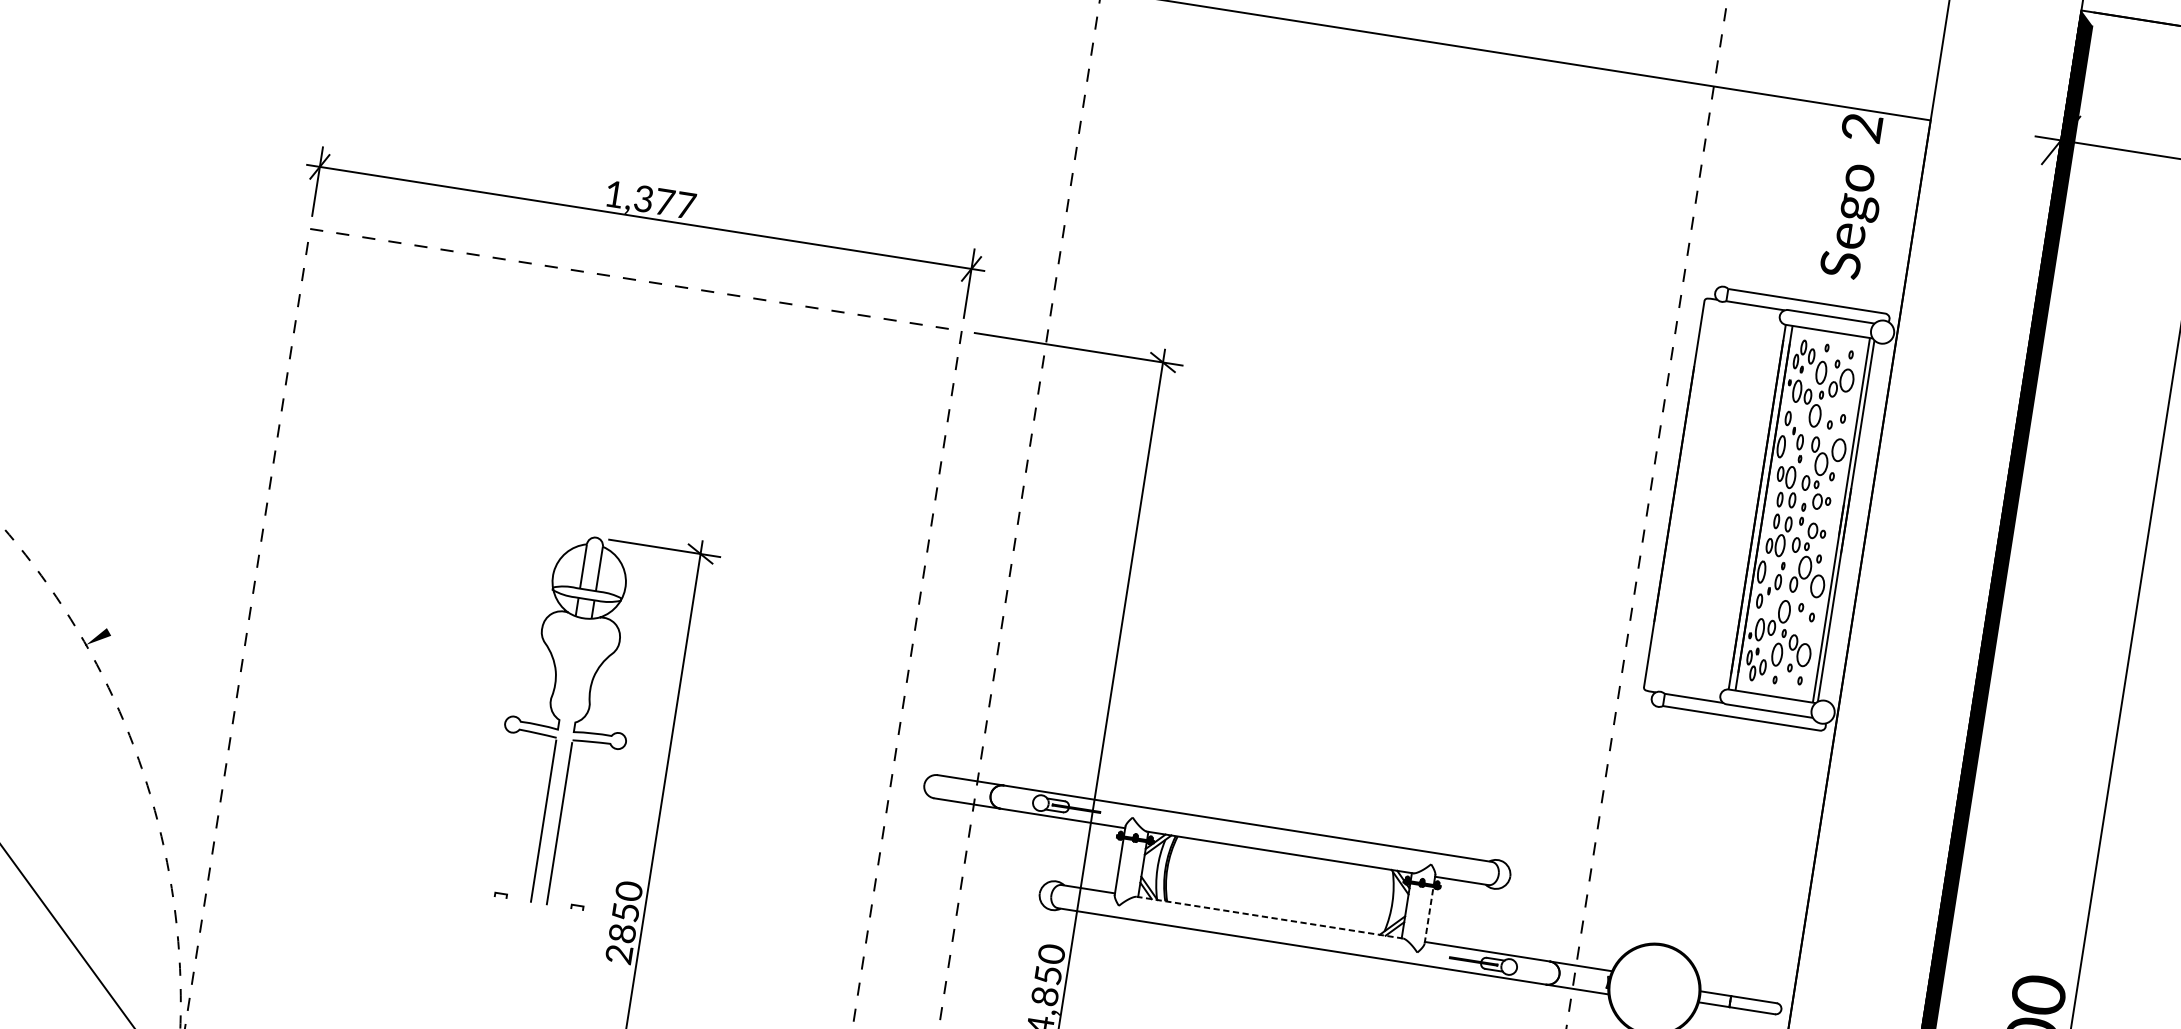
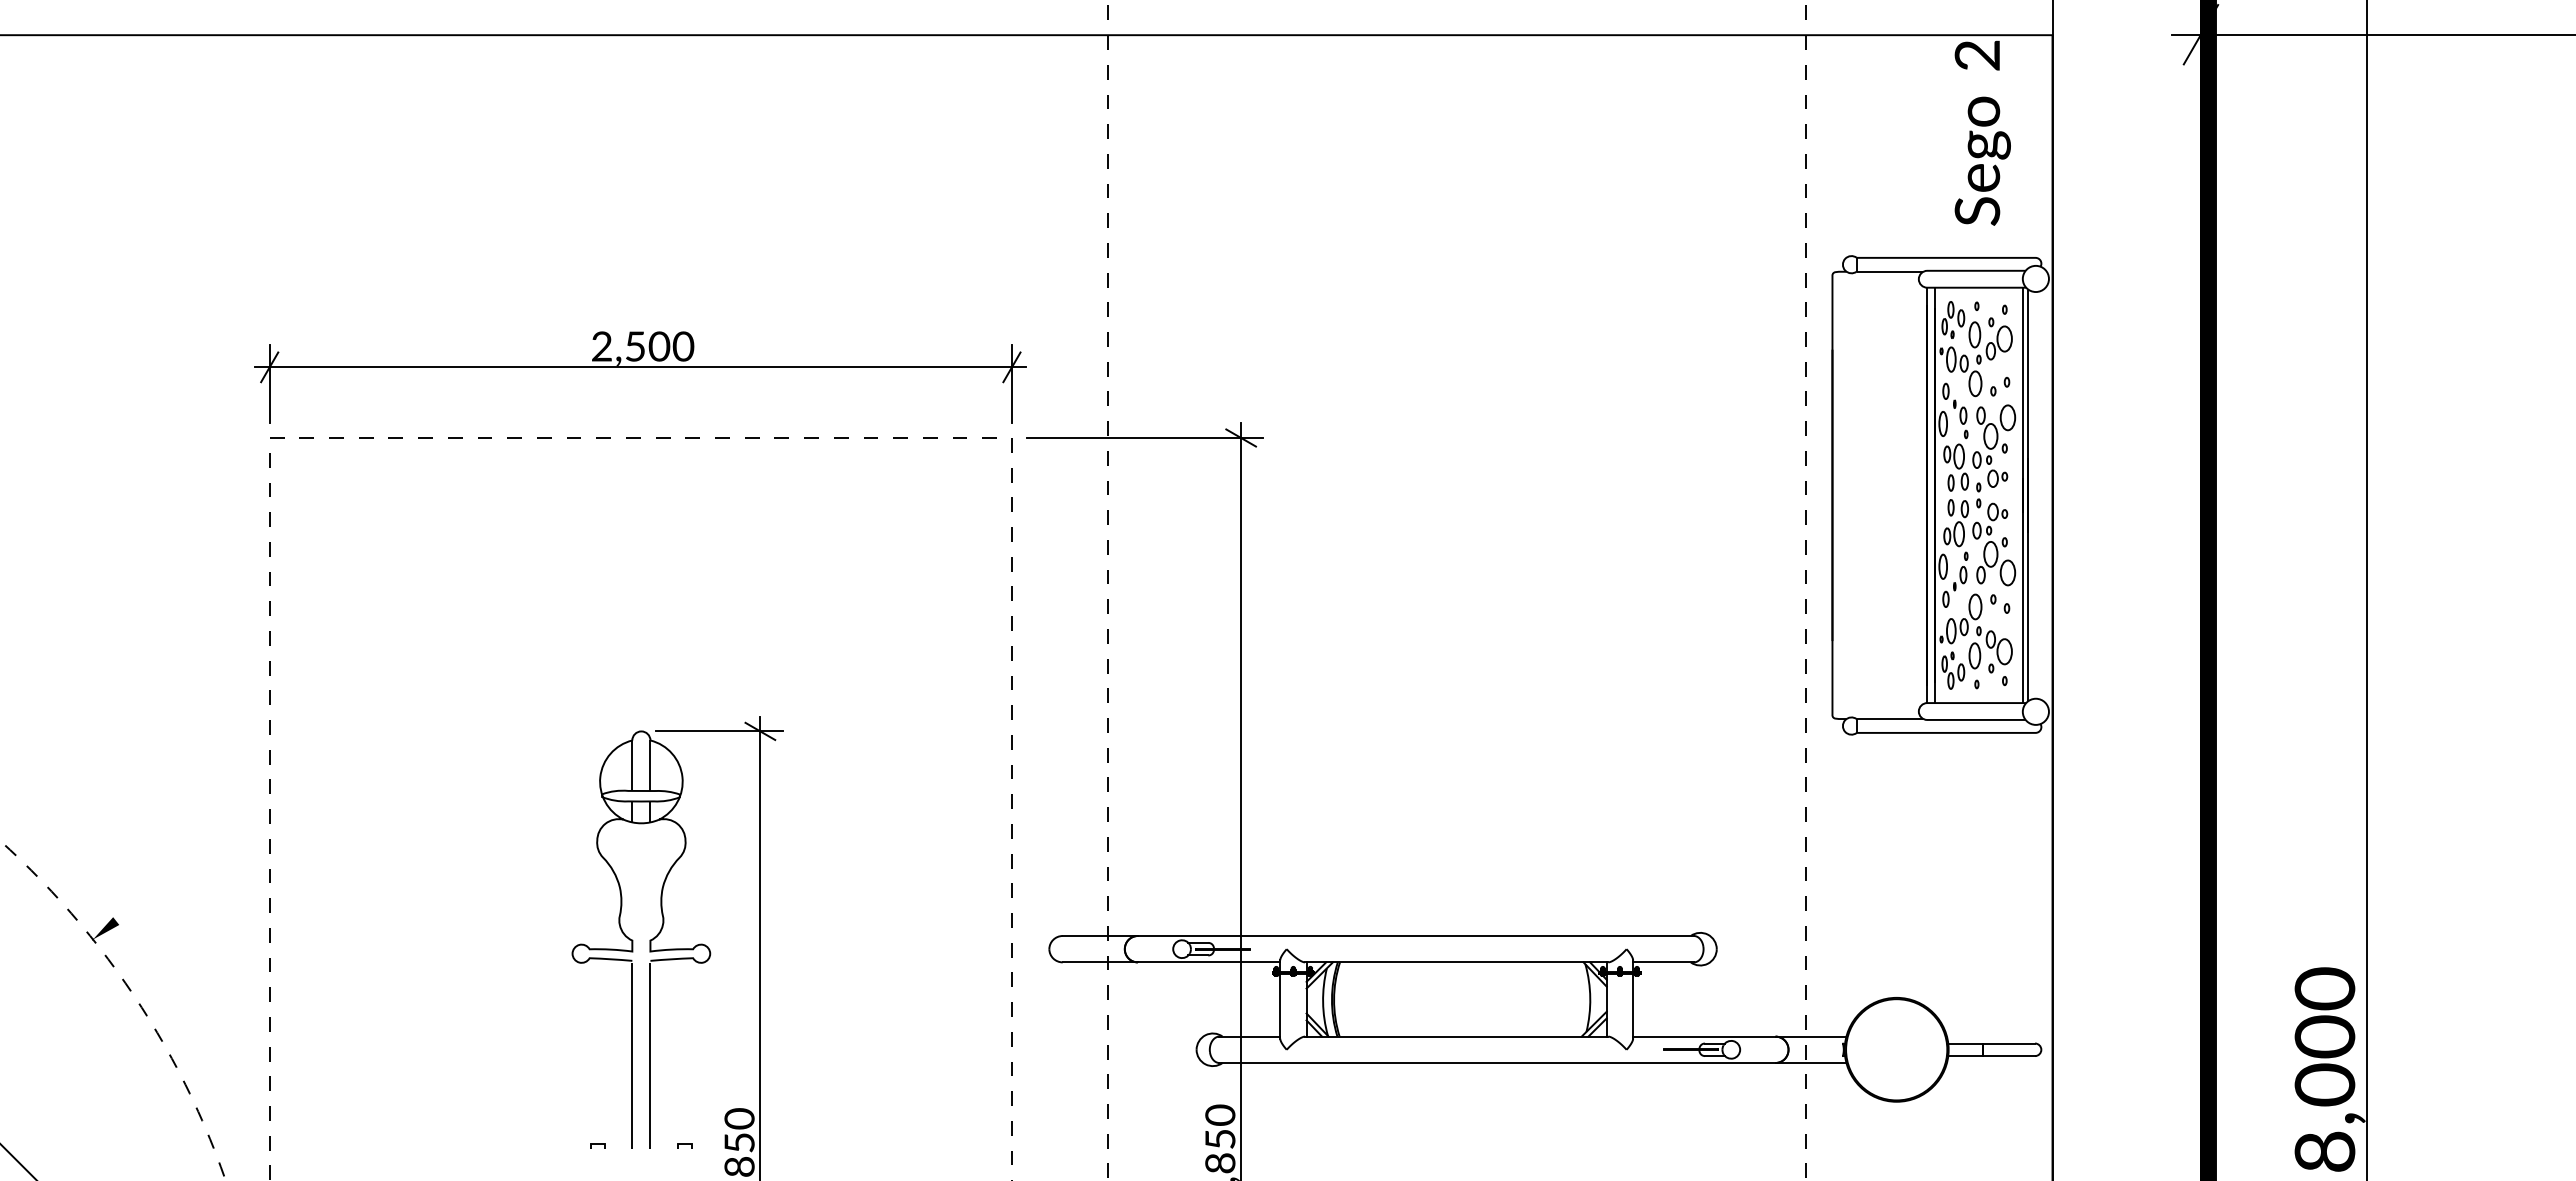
text: (650, 200) -> (643, 346), 1,377 -> 2,500
line: (1429, 914) -> (1633, 1005), dashed -> solid
line: (1269, 917) -> (1456, 1036), dashed -> solid

